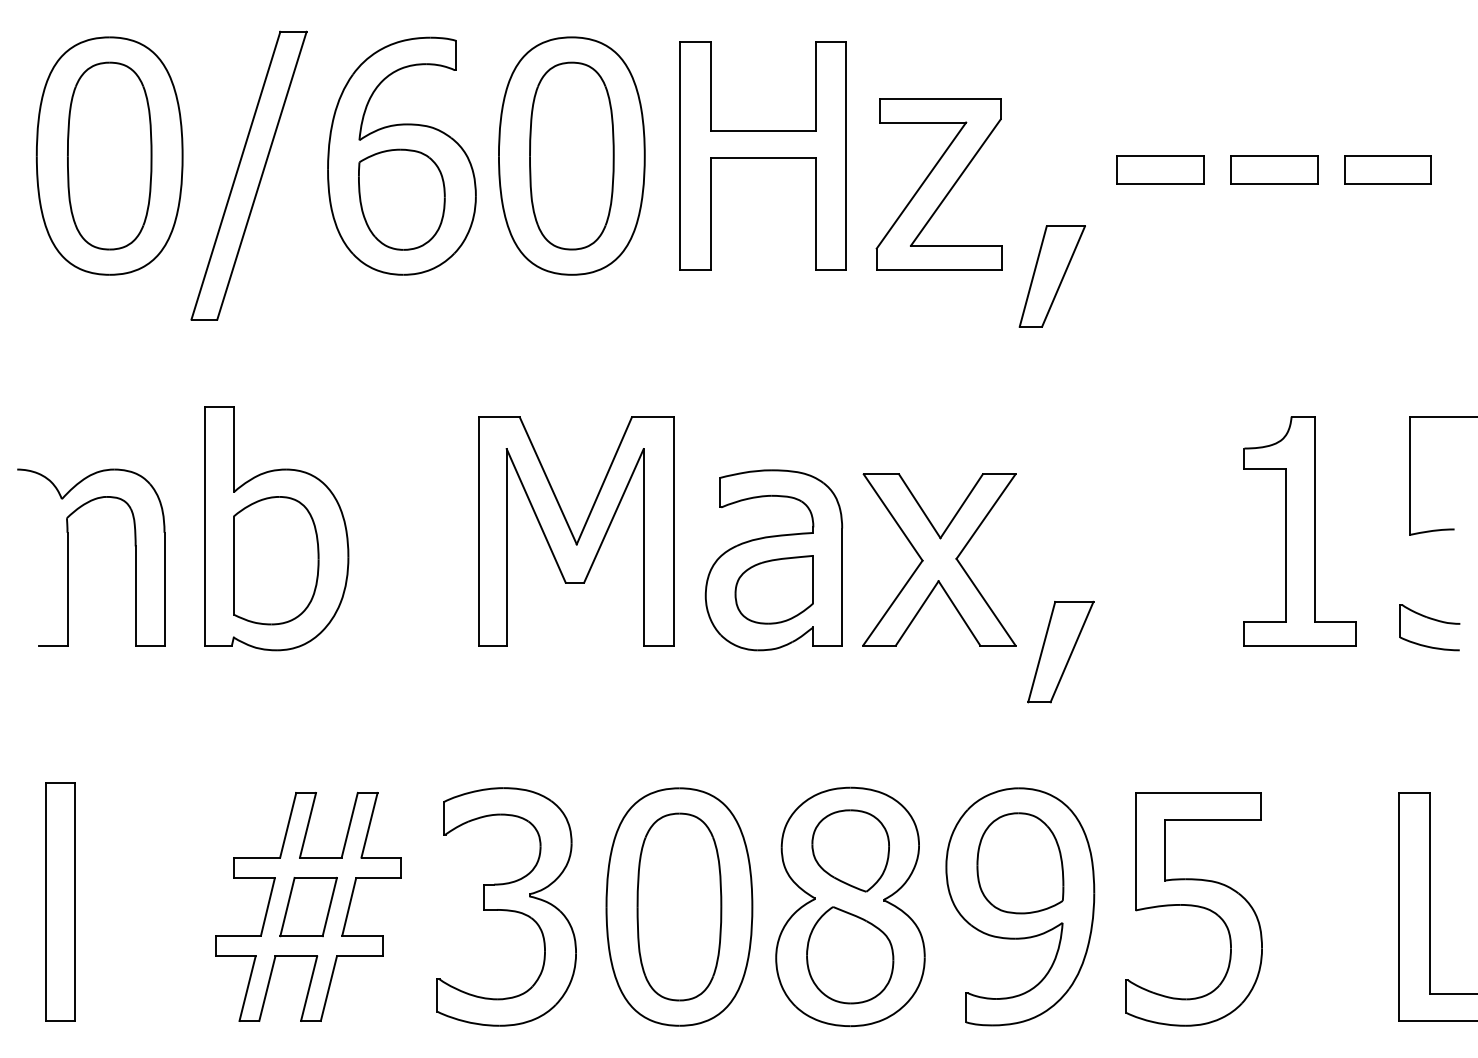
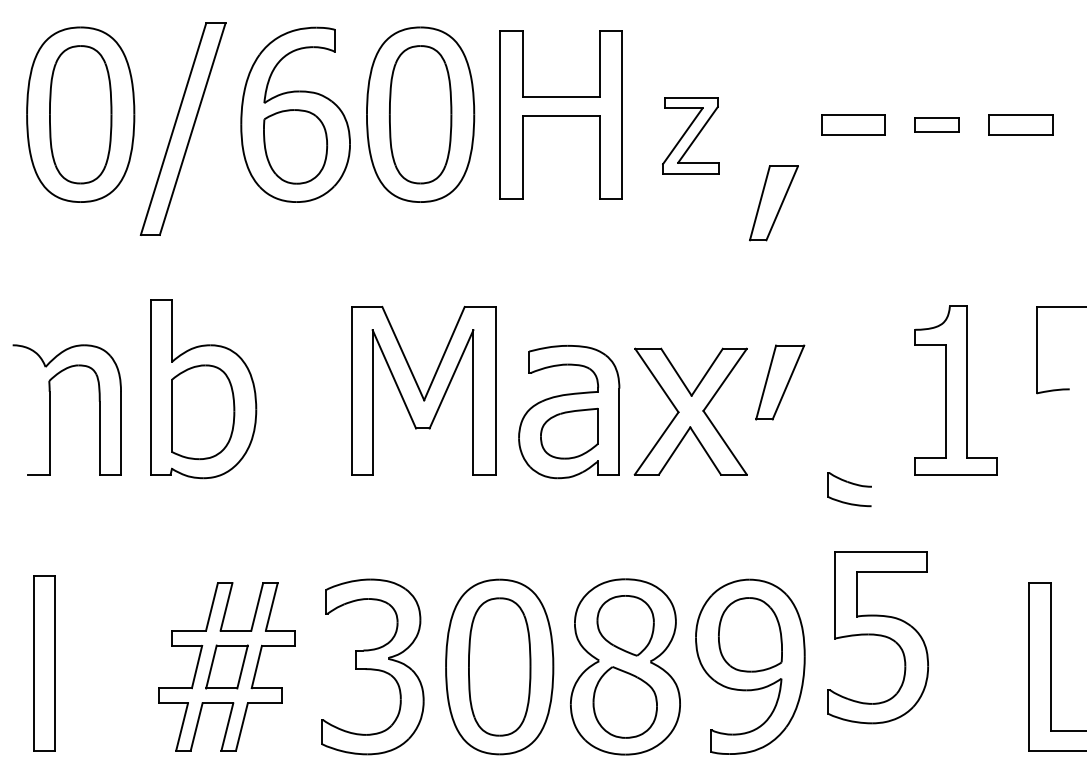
part: (1273, 169) -> (936, 124), size x0.7
part: (938, 184) -> (690, 135), size x0.6
part: (1429, 627) -> (849, 489), moved
part: (1061, 652) -> (780, 382), moved
part: (1193, 909) -> (877, 637), moved

